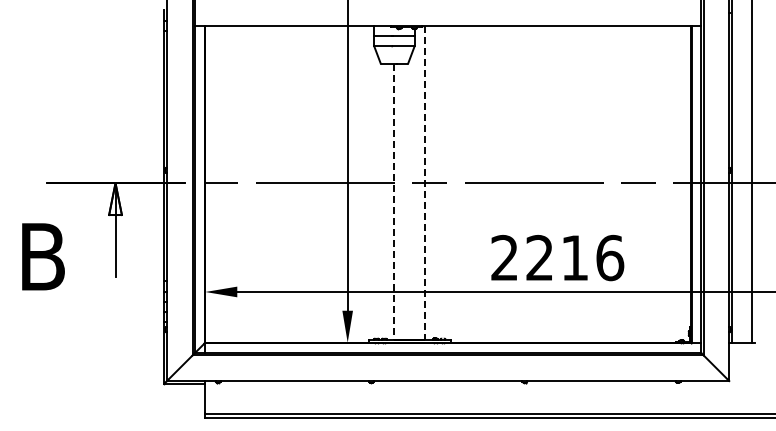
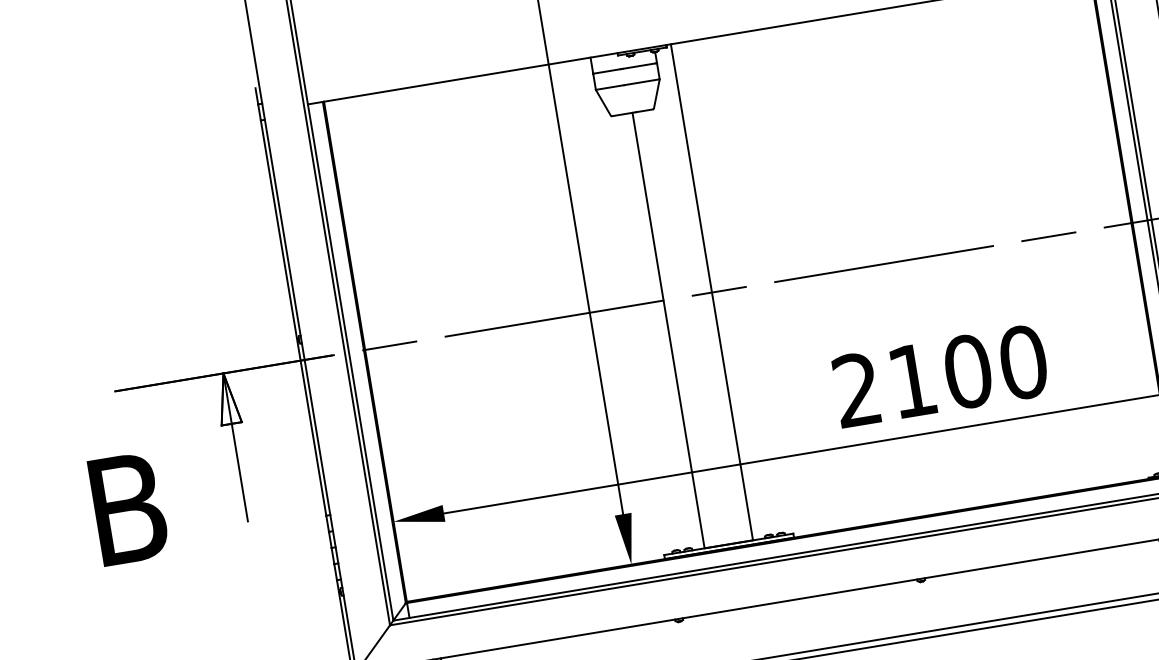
line: (425, 183) -> (712, 293), dashed -> solid
line: (394, 202) -> (668, 331), dashed -> solid
text: (575, 257) -> (968, 370), 2216 -> 2100

